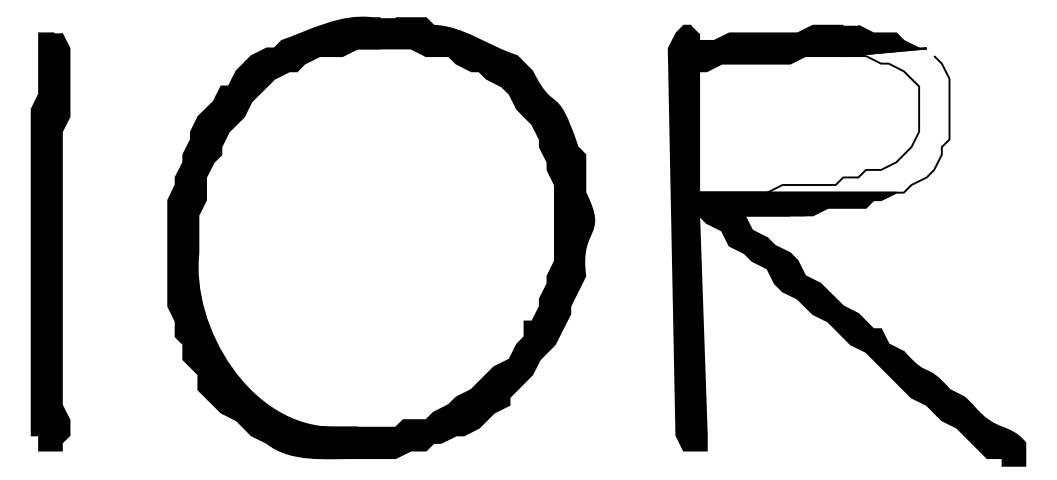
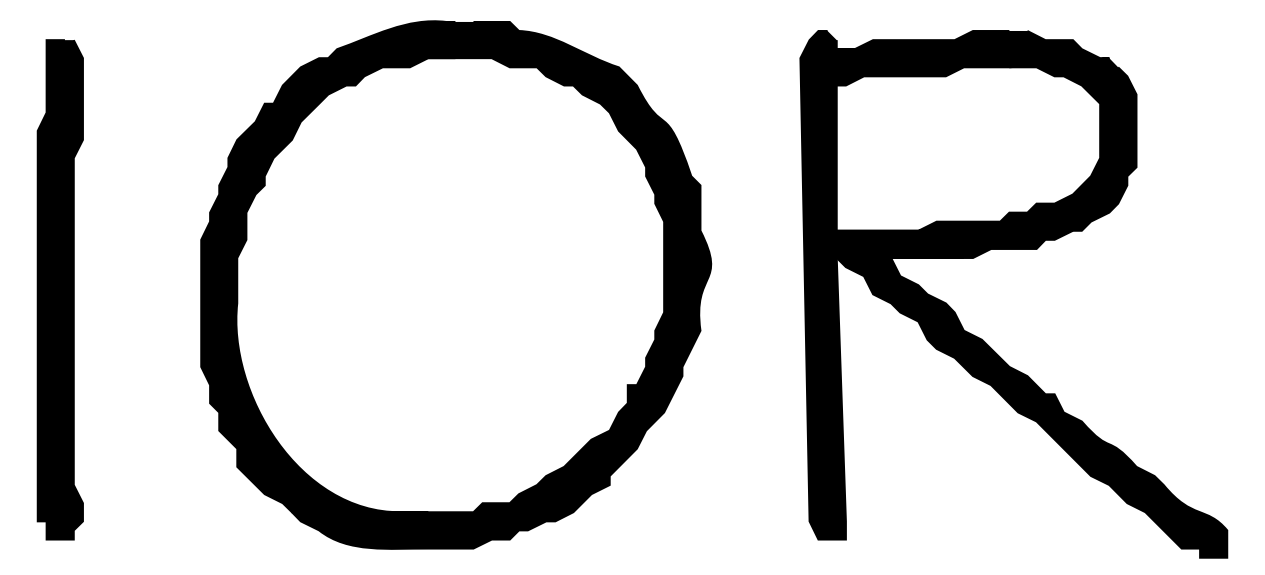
fill: (824, 120) -> (986, 144), added

